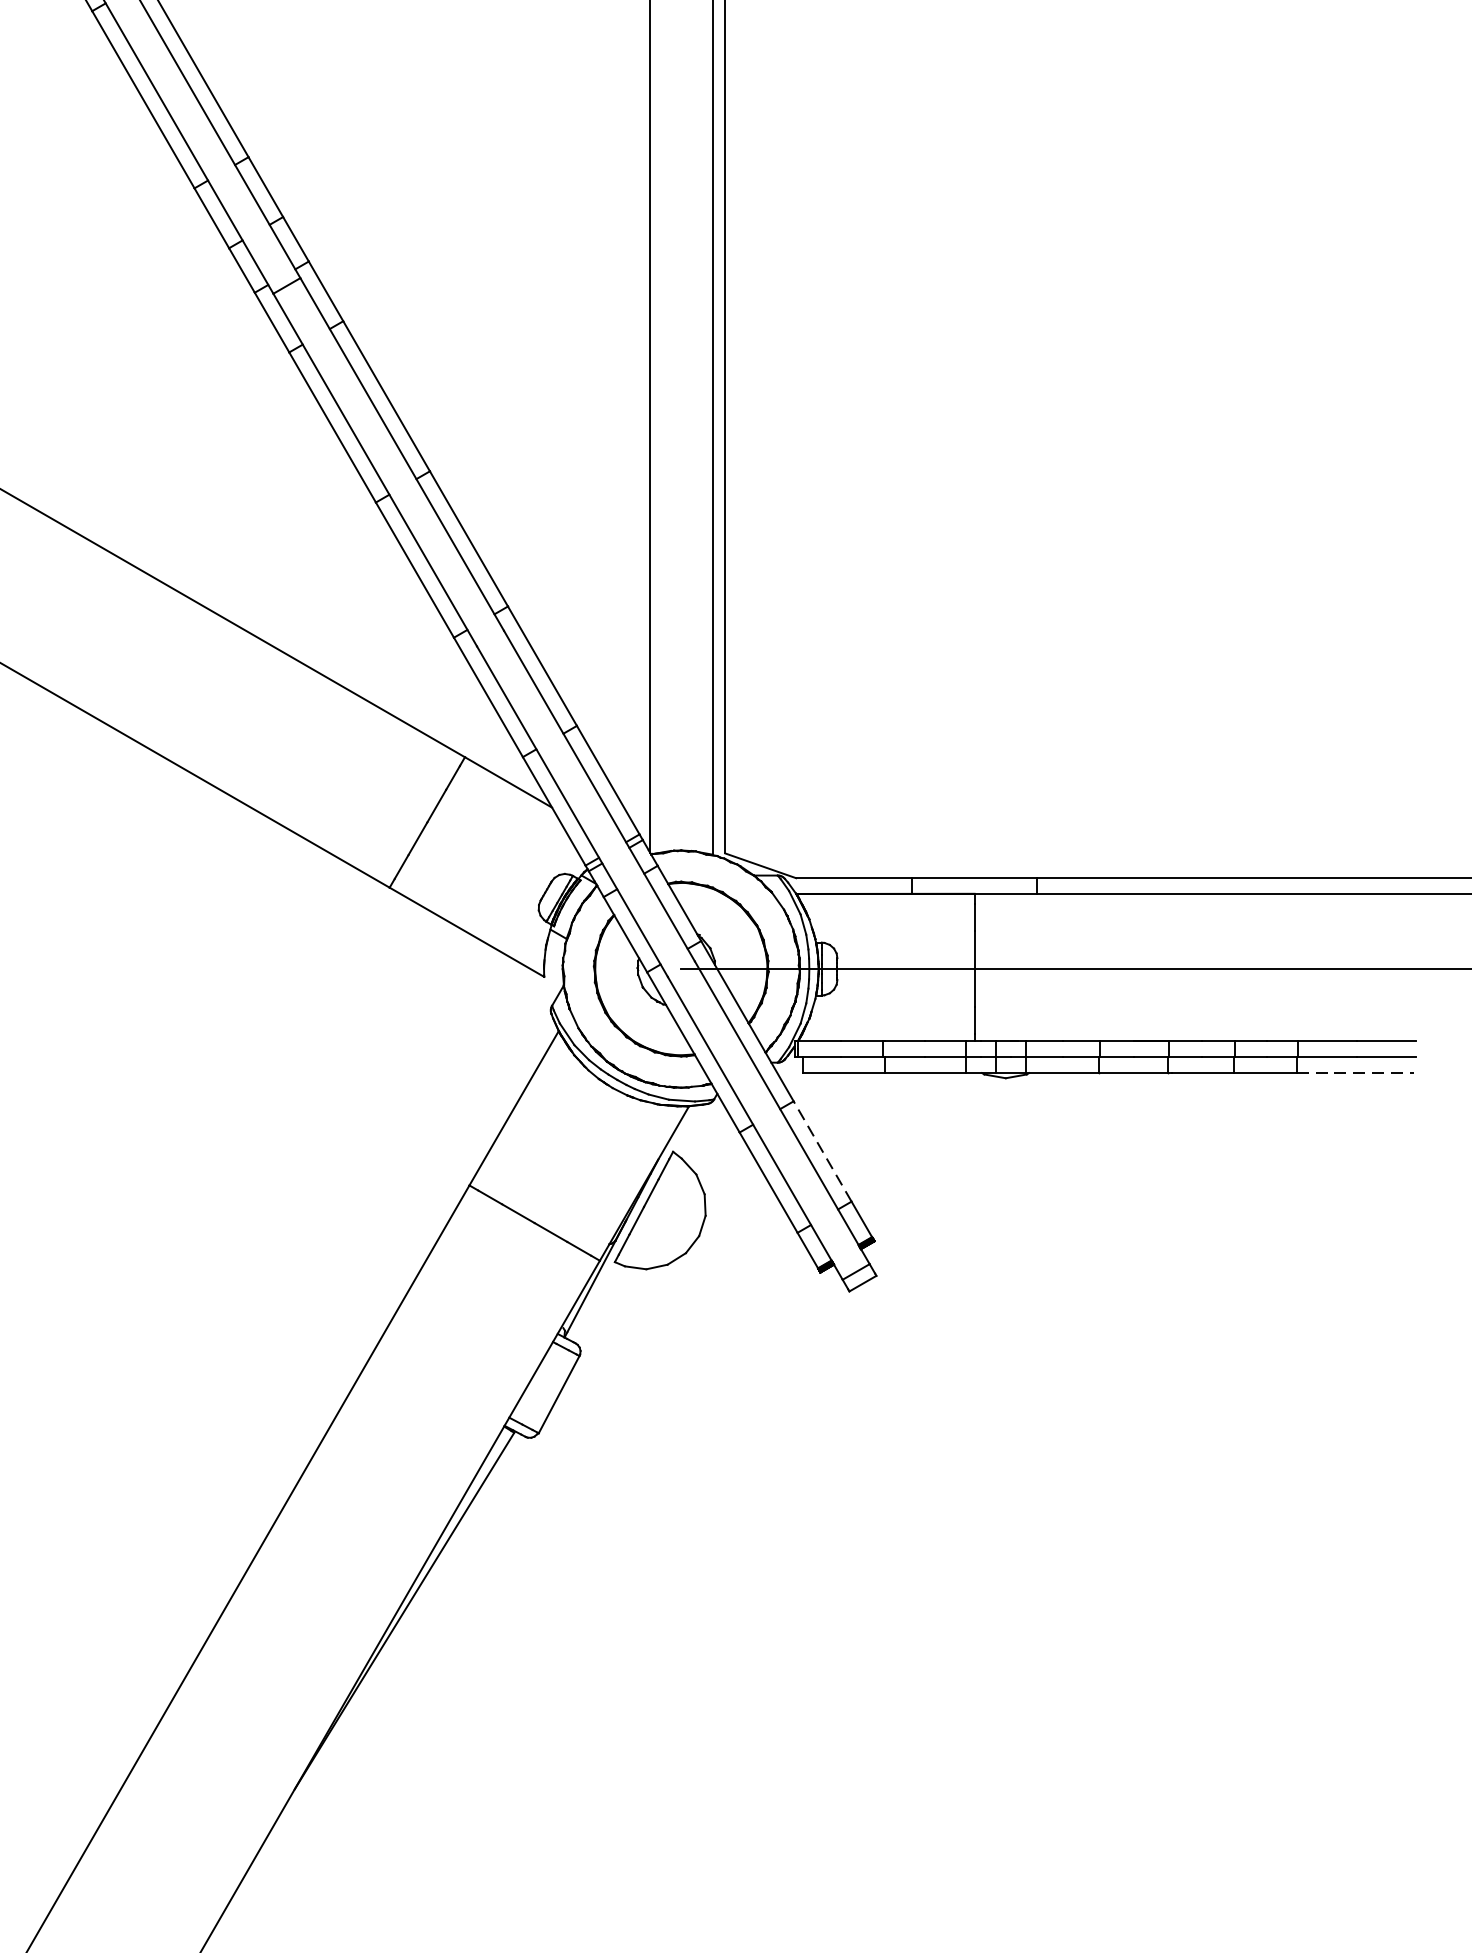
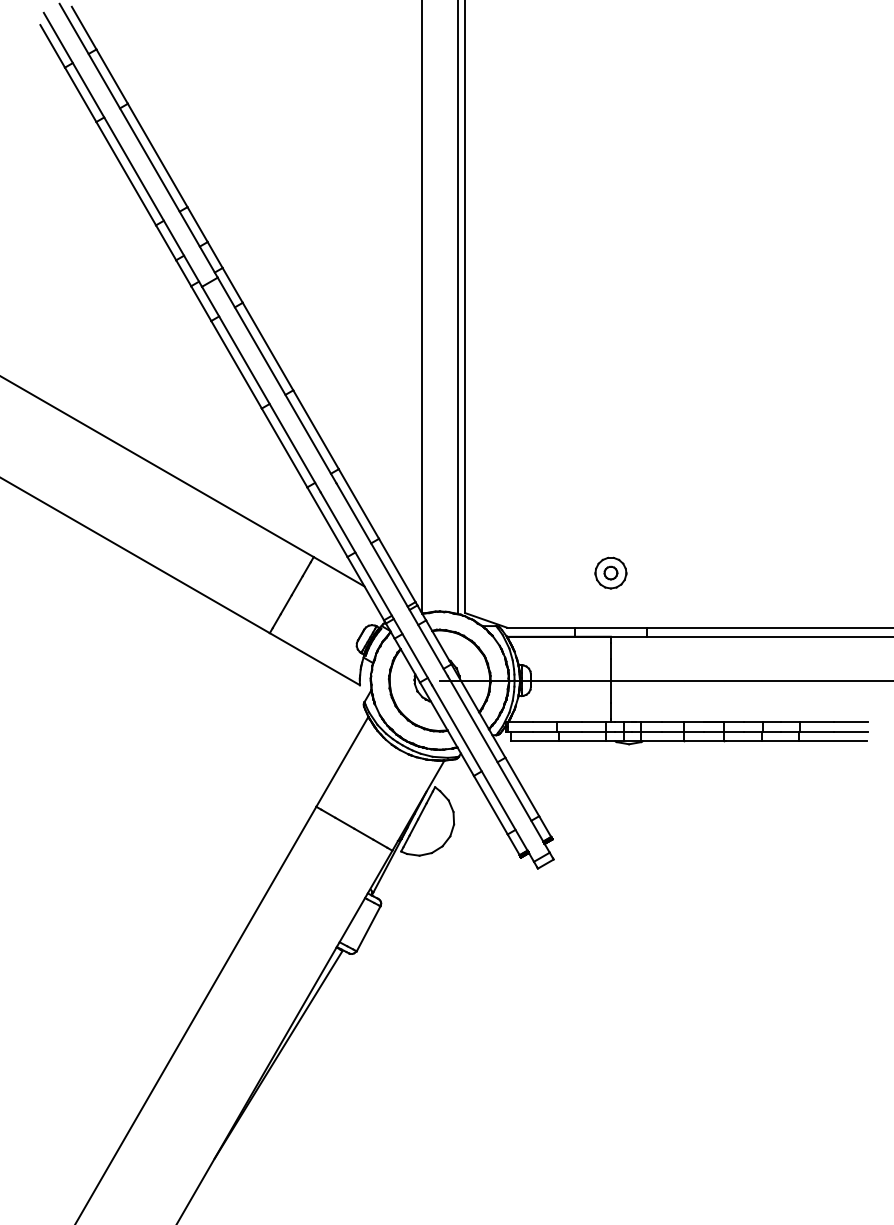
part: (973, 783) -> (610, 572), added
line: (1356, 1073) -> (833, 741), dashed -> solid
line: (822, 1152) -> (522, 787), dashed -> solid

